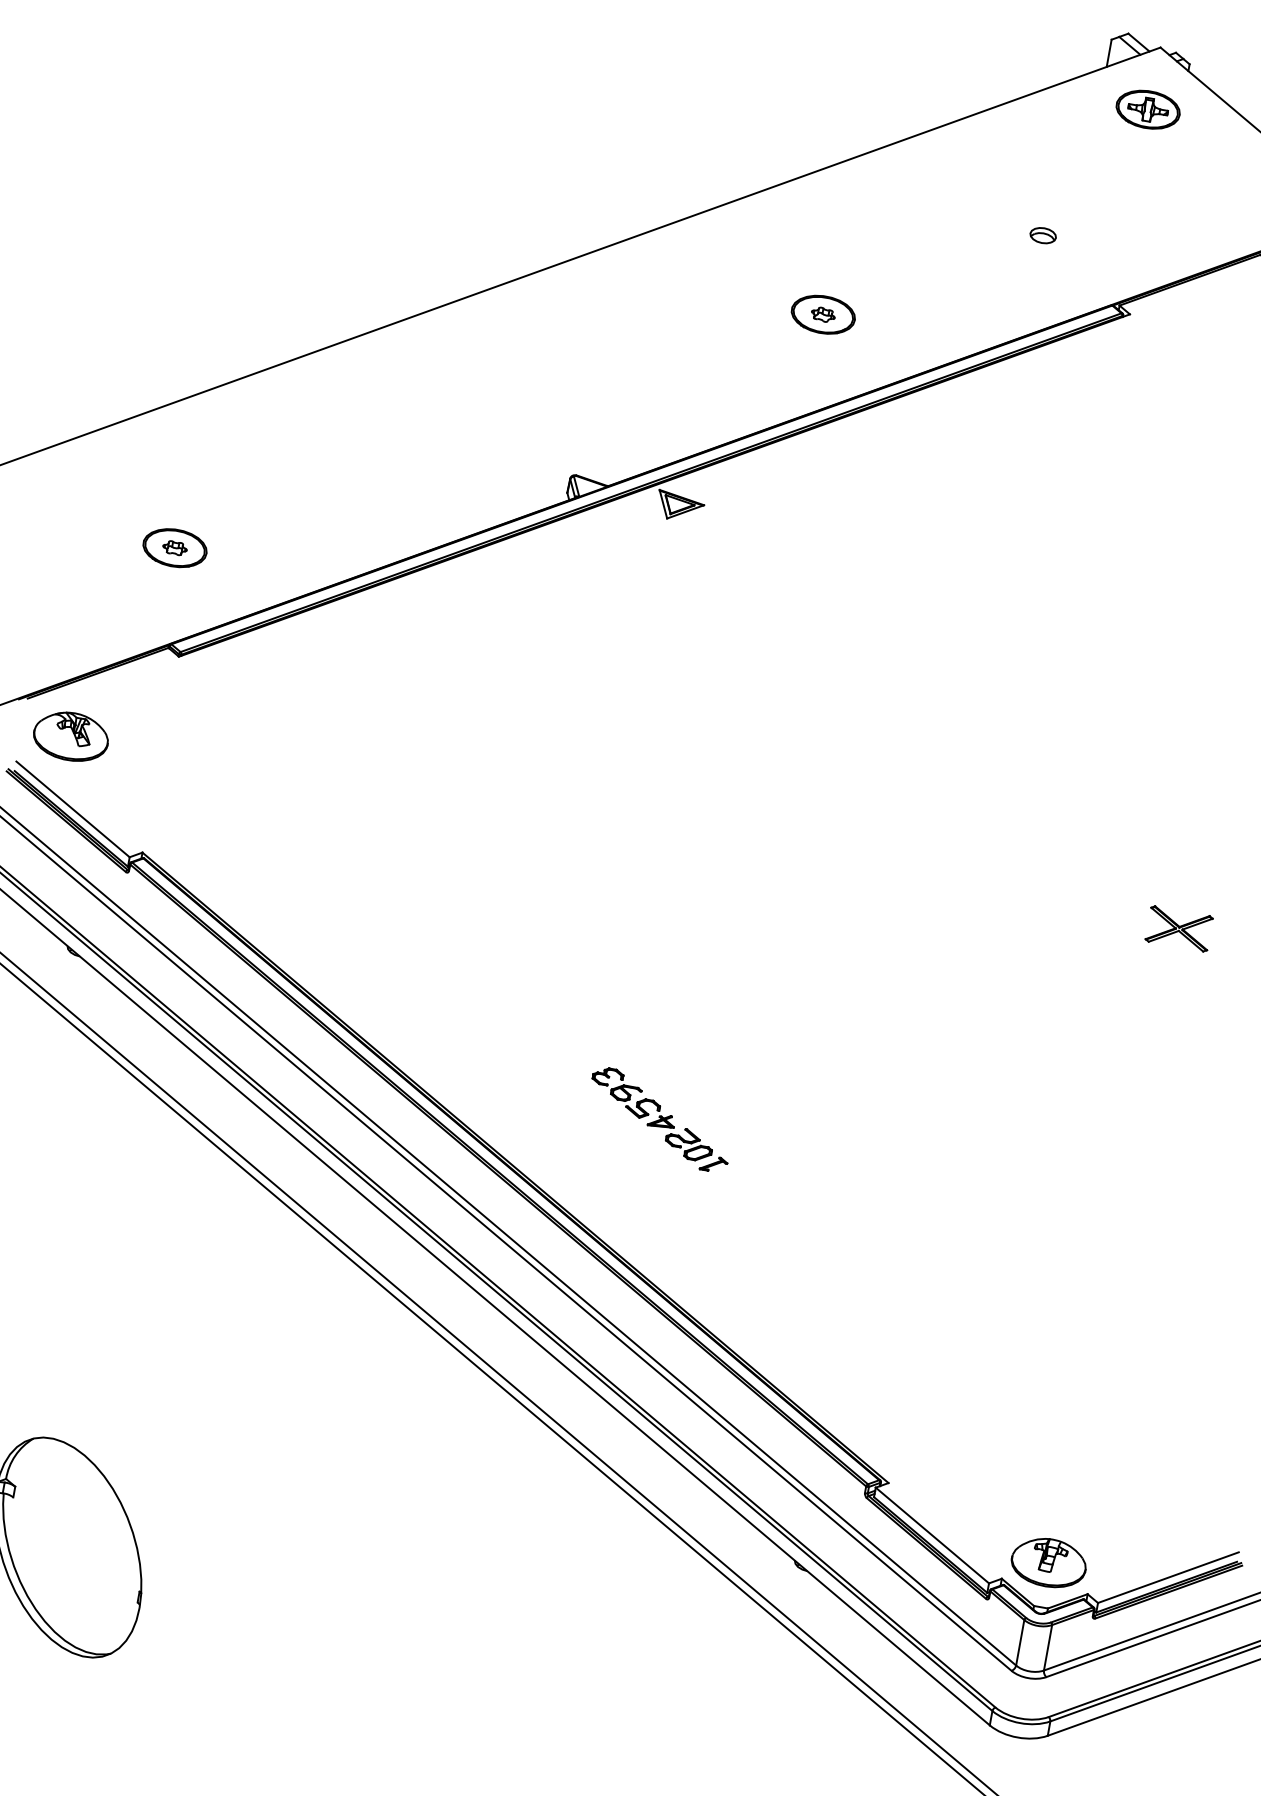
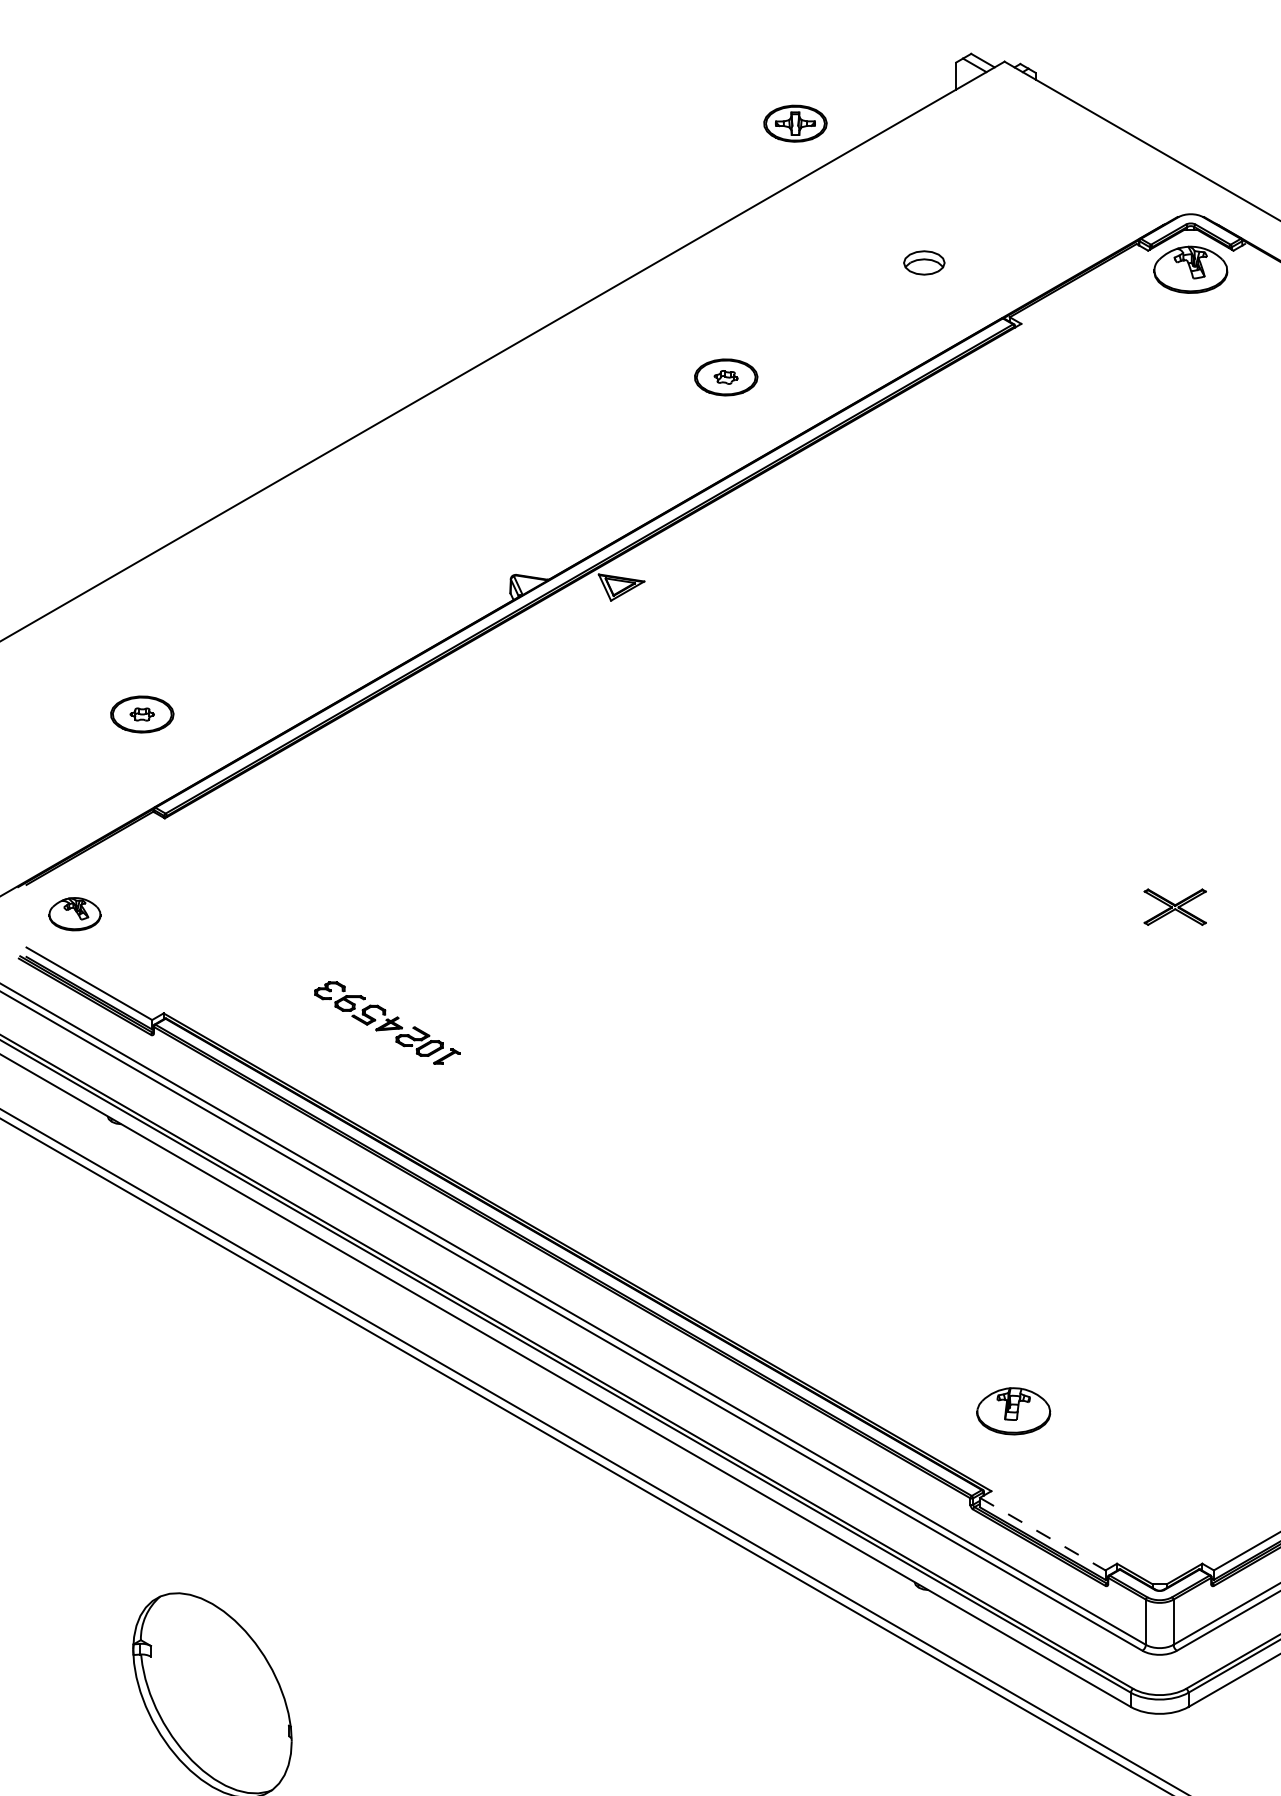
part: (1148, 109) -> (795, 123), moved
part: (1042, 235) -> (923, 263), size x1.6
part: (70, 737) -> (74, 914), size x0.7
part: (660, 1119) -> (387, 1022), moved
line: (932, 1535) -> (1042, 1534), solid -> dashed
part: (1048, 1563) -> (1013, 1411), moved

